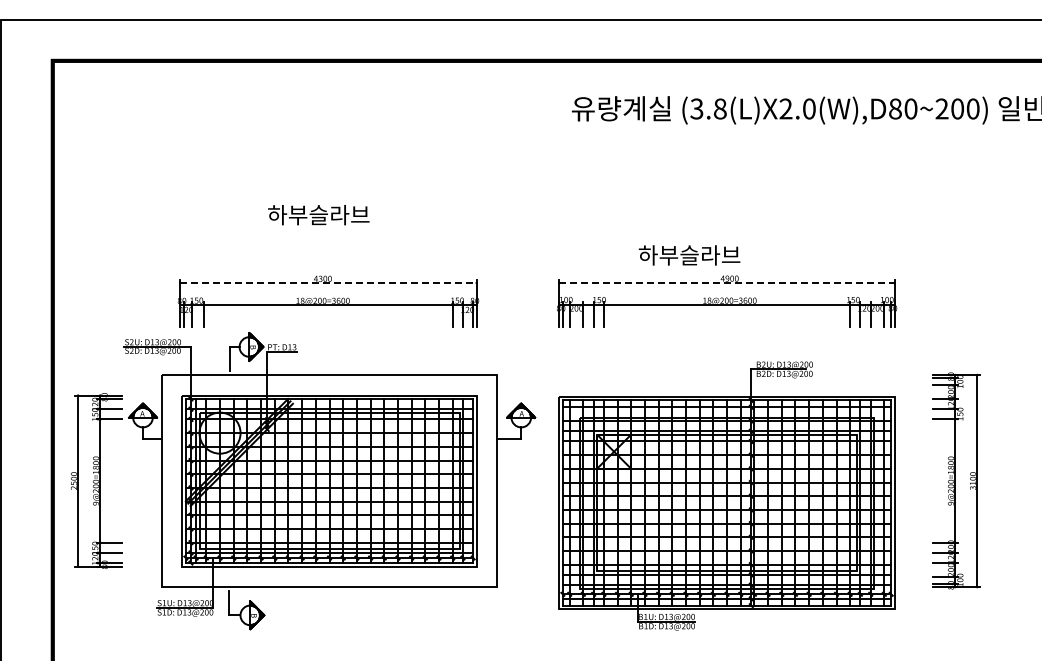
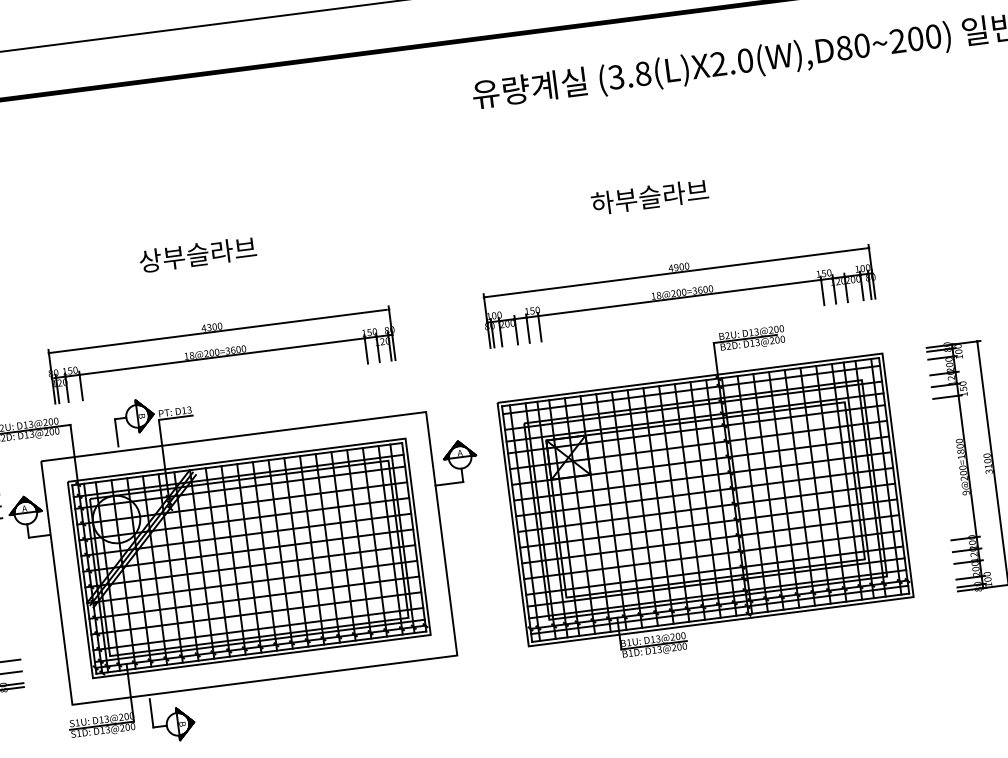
text: (277, 215) -> (150, 261), 하부슬라브 -> 상부슬라브
text: (689, 255) -> (649, 197), moved
line: (327, 283) -> (217, 331), dashed -> solid
line: (727, 283) -> (677, 273), dashed -> solid
part: (726, 495) -> (703, 491), moved

